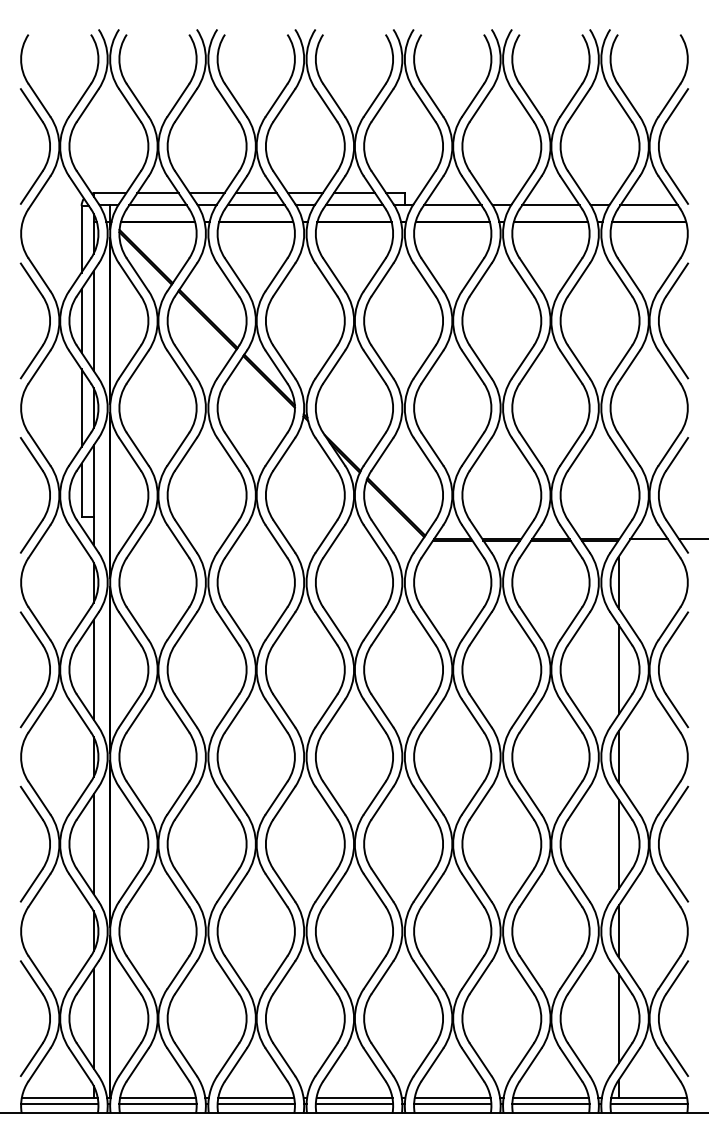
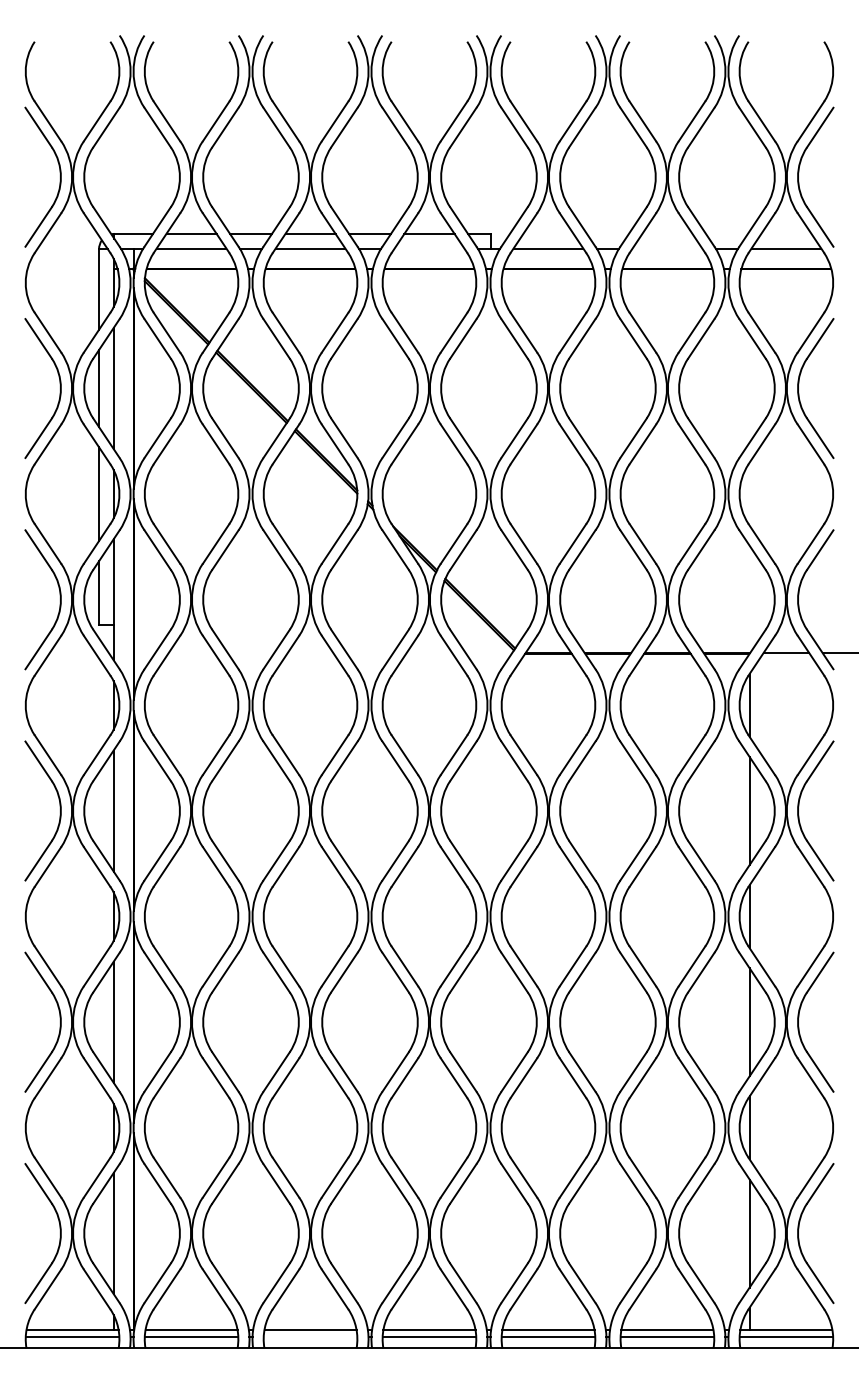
line: (354, 205) -> (429, 248), removed
line: (551, 205) -> (667, 248), removed
line: (256, 1103) -> (310, 1336), removed

